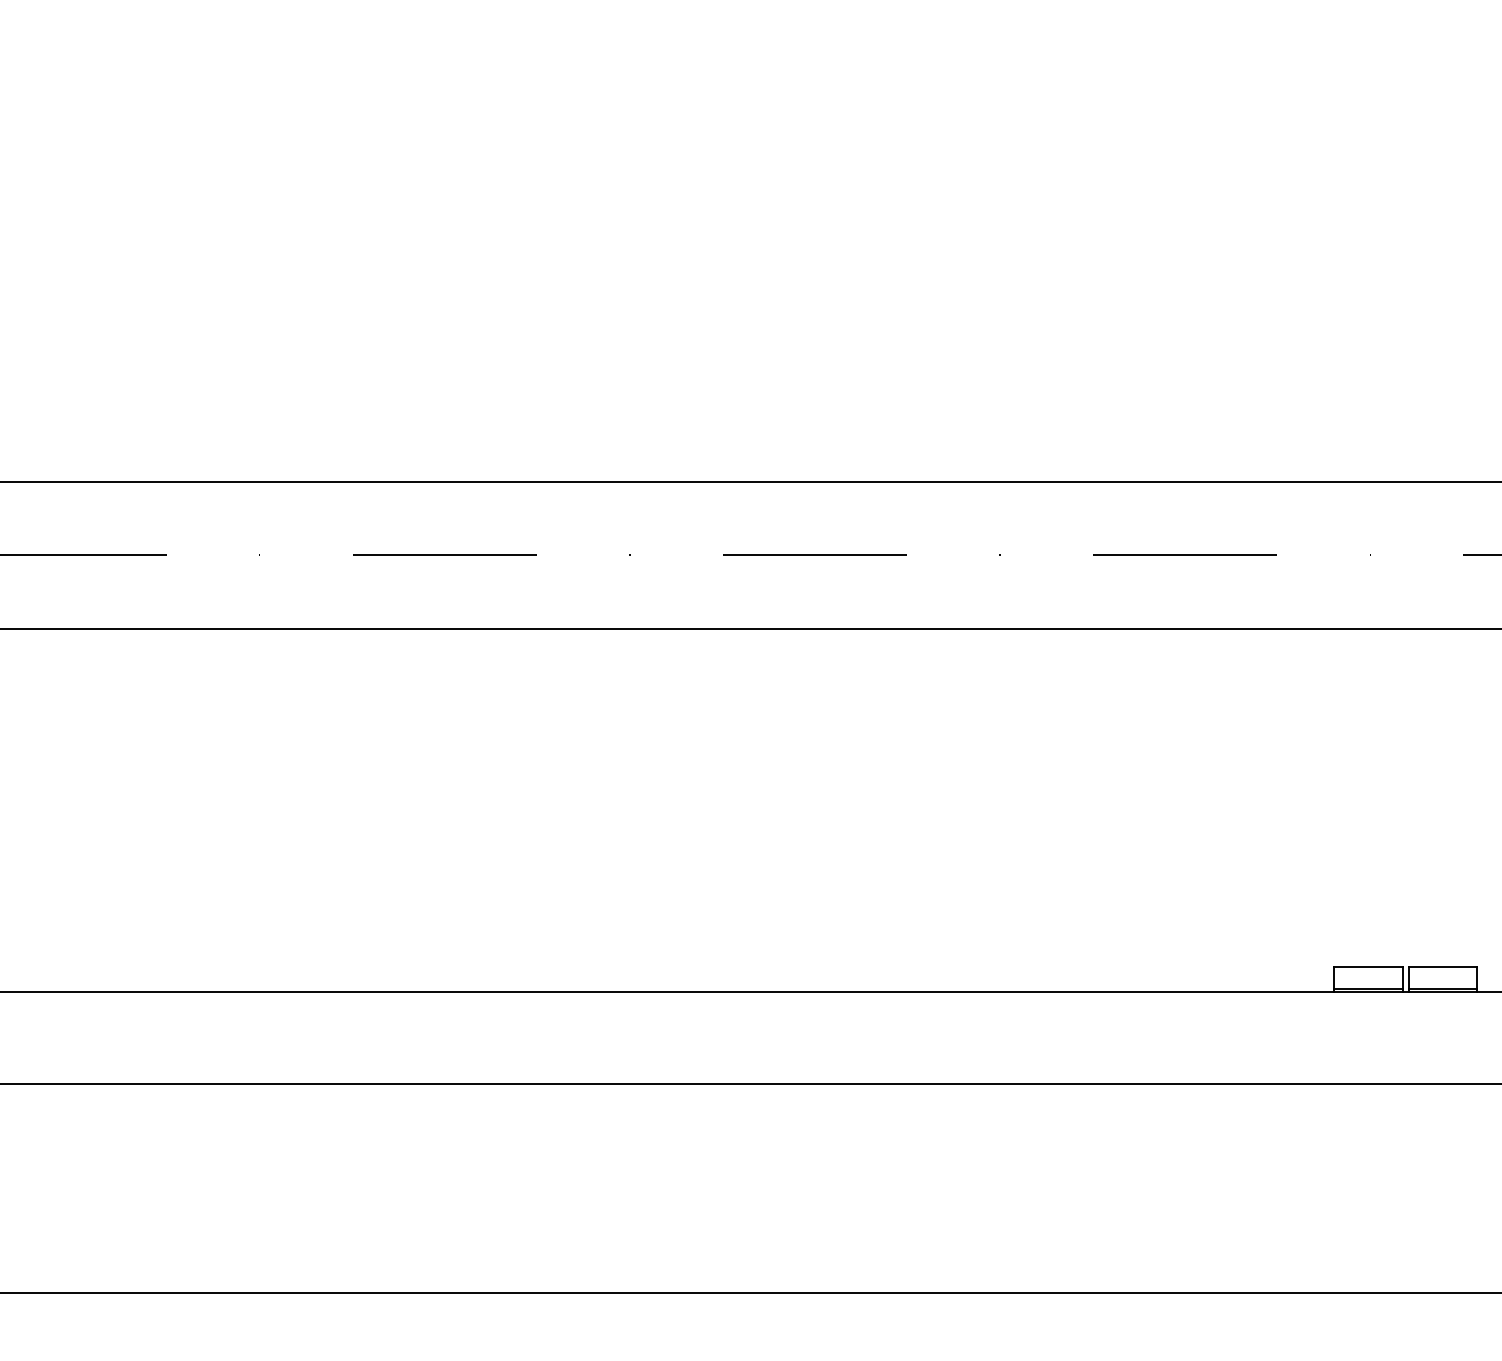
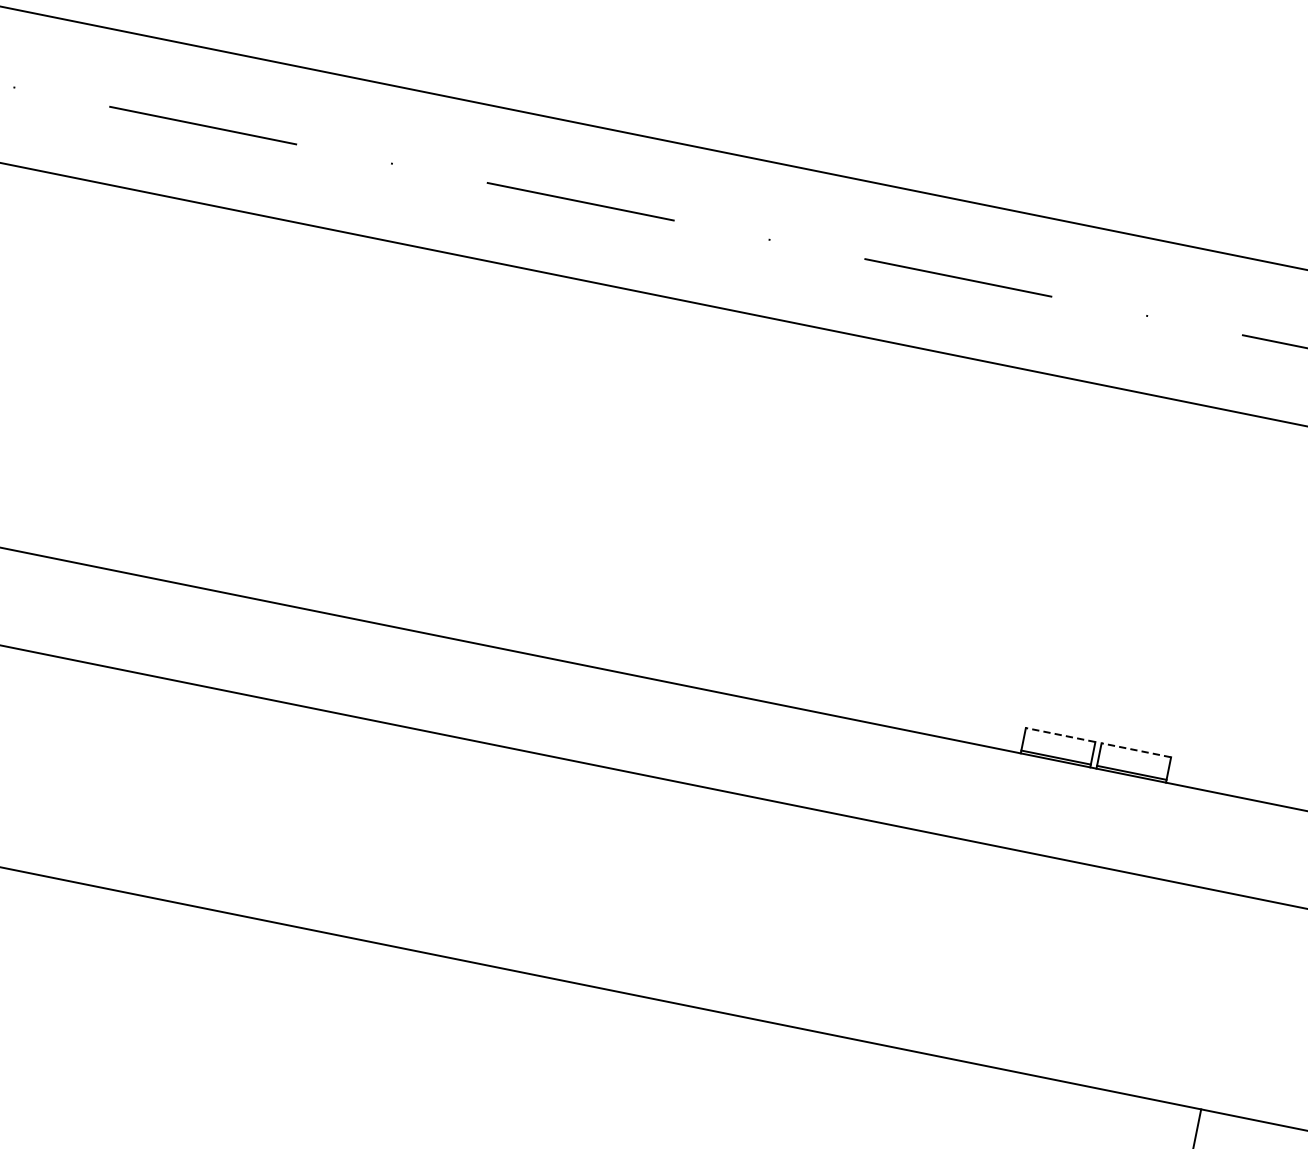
line: (1368, 966) -> (1060, 734), solid -> dashed
line: (1442, 966) -> (1136, 749), solid -> dashed

